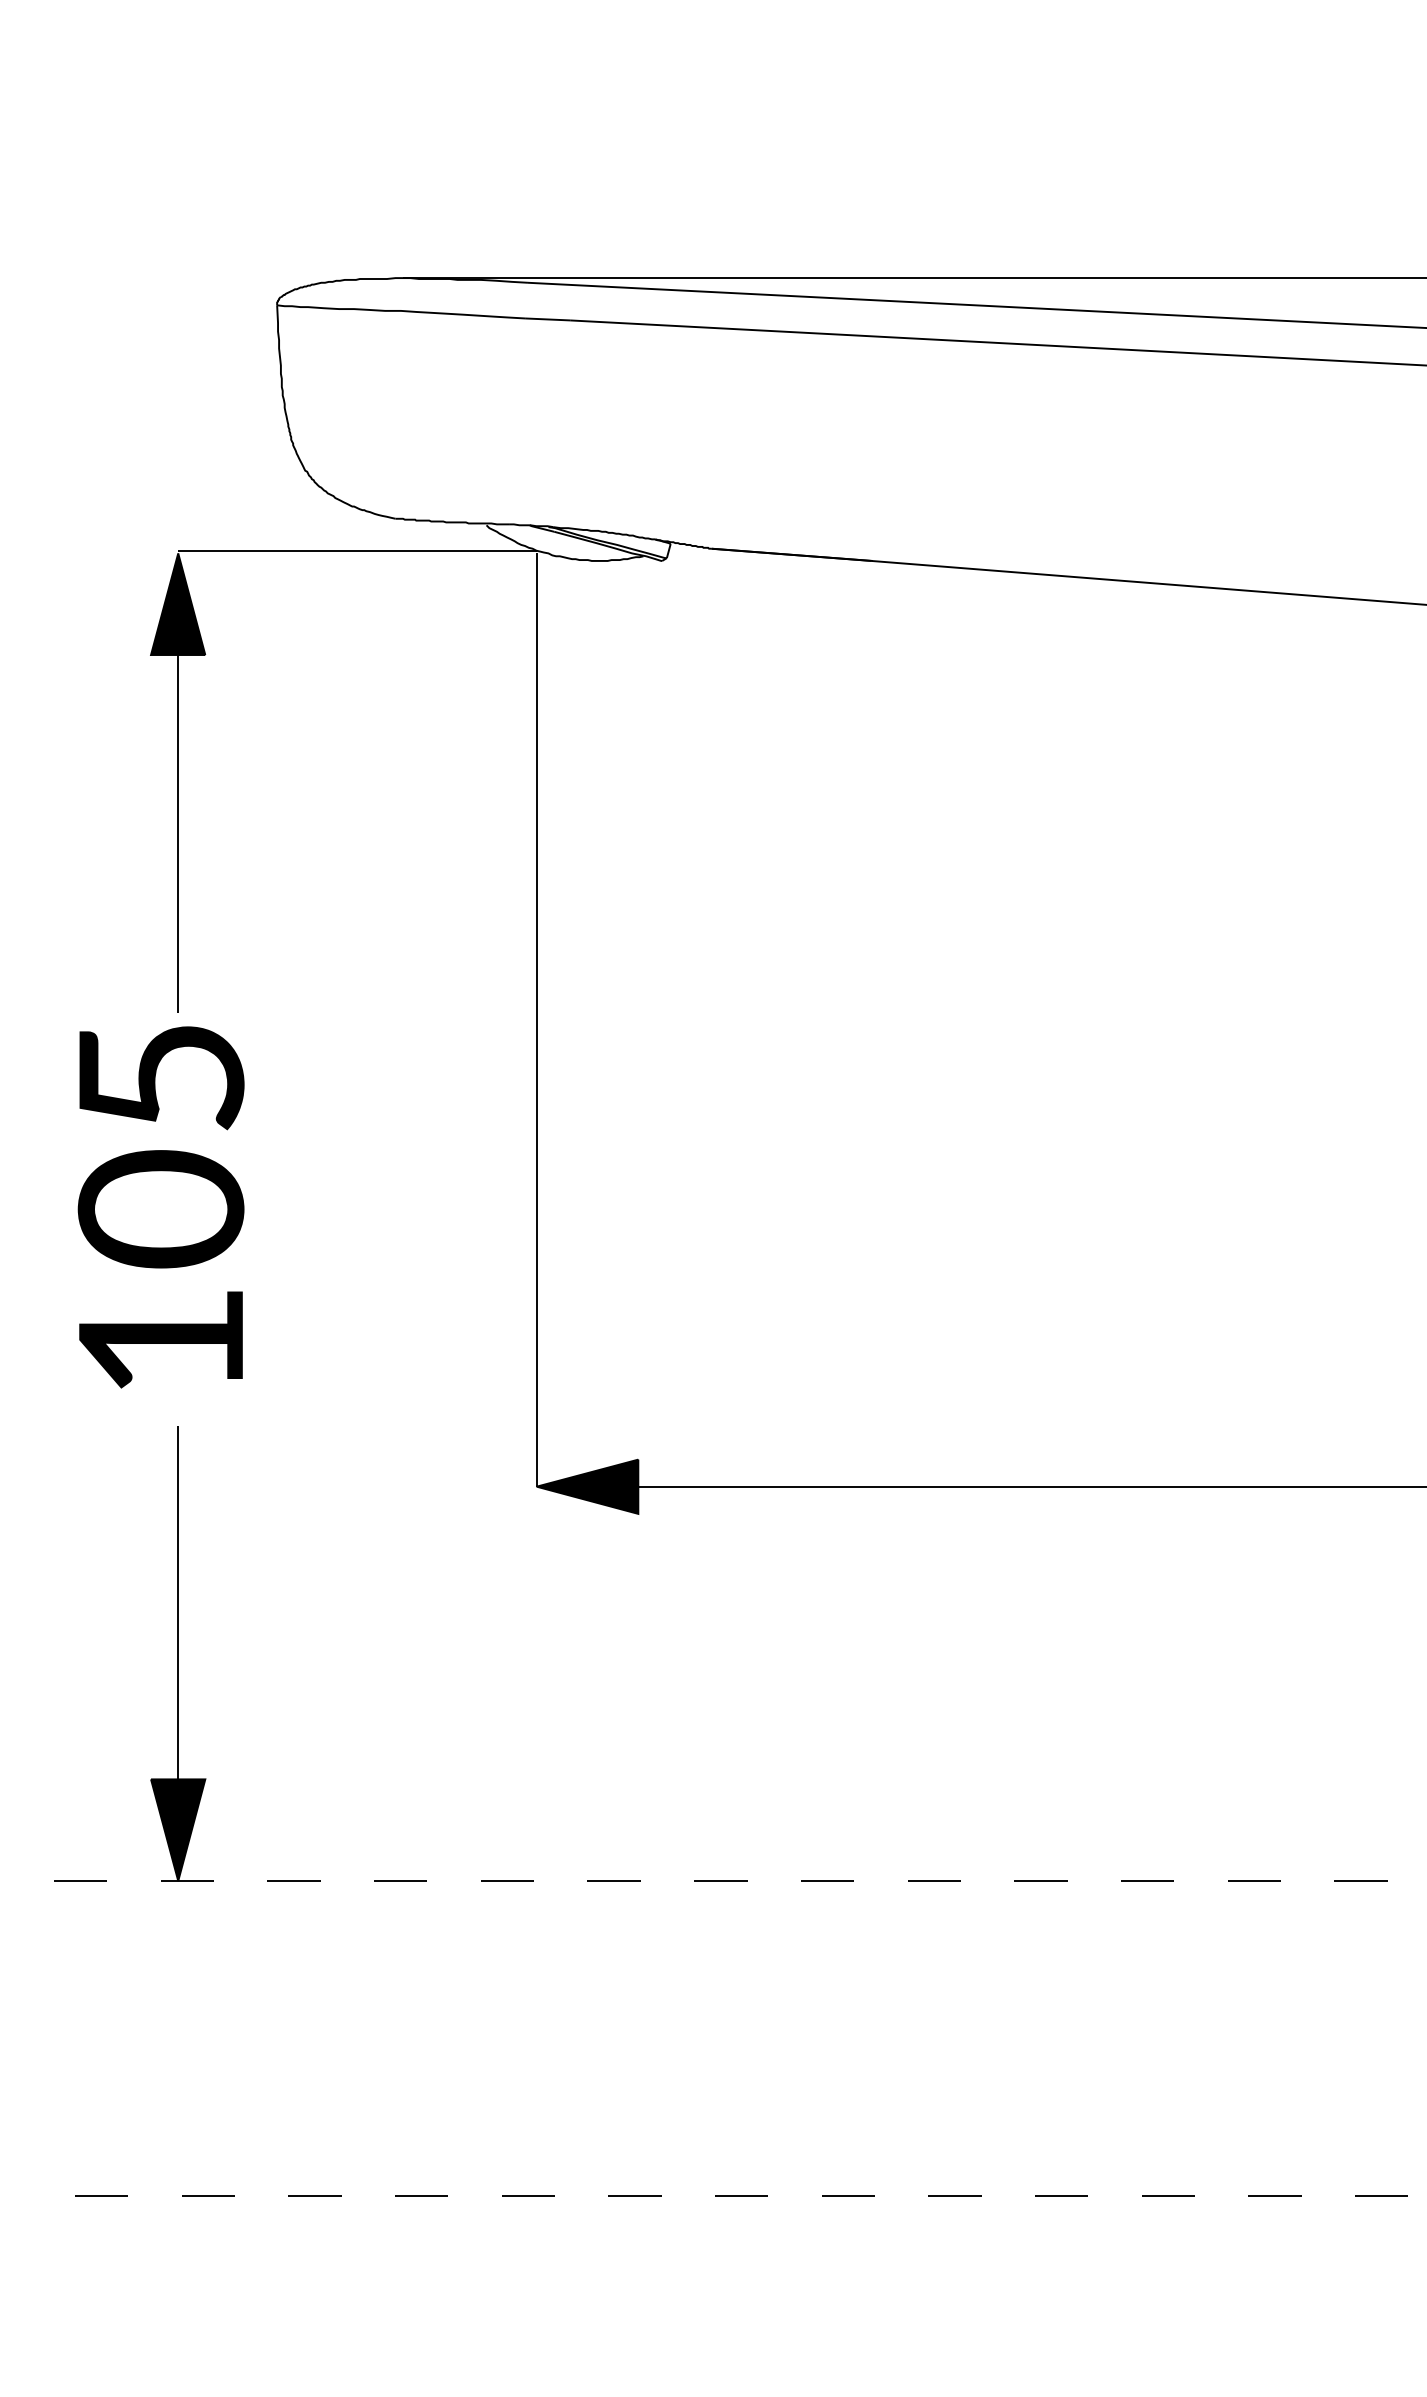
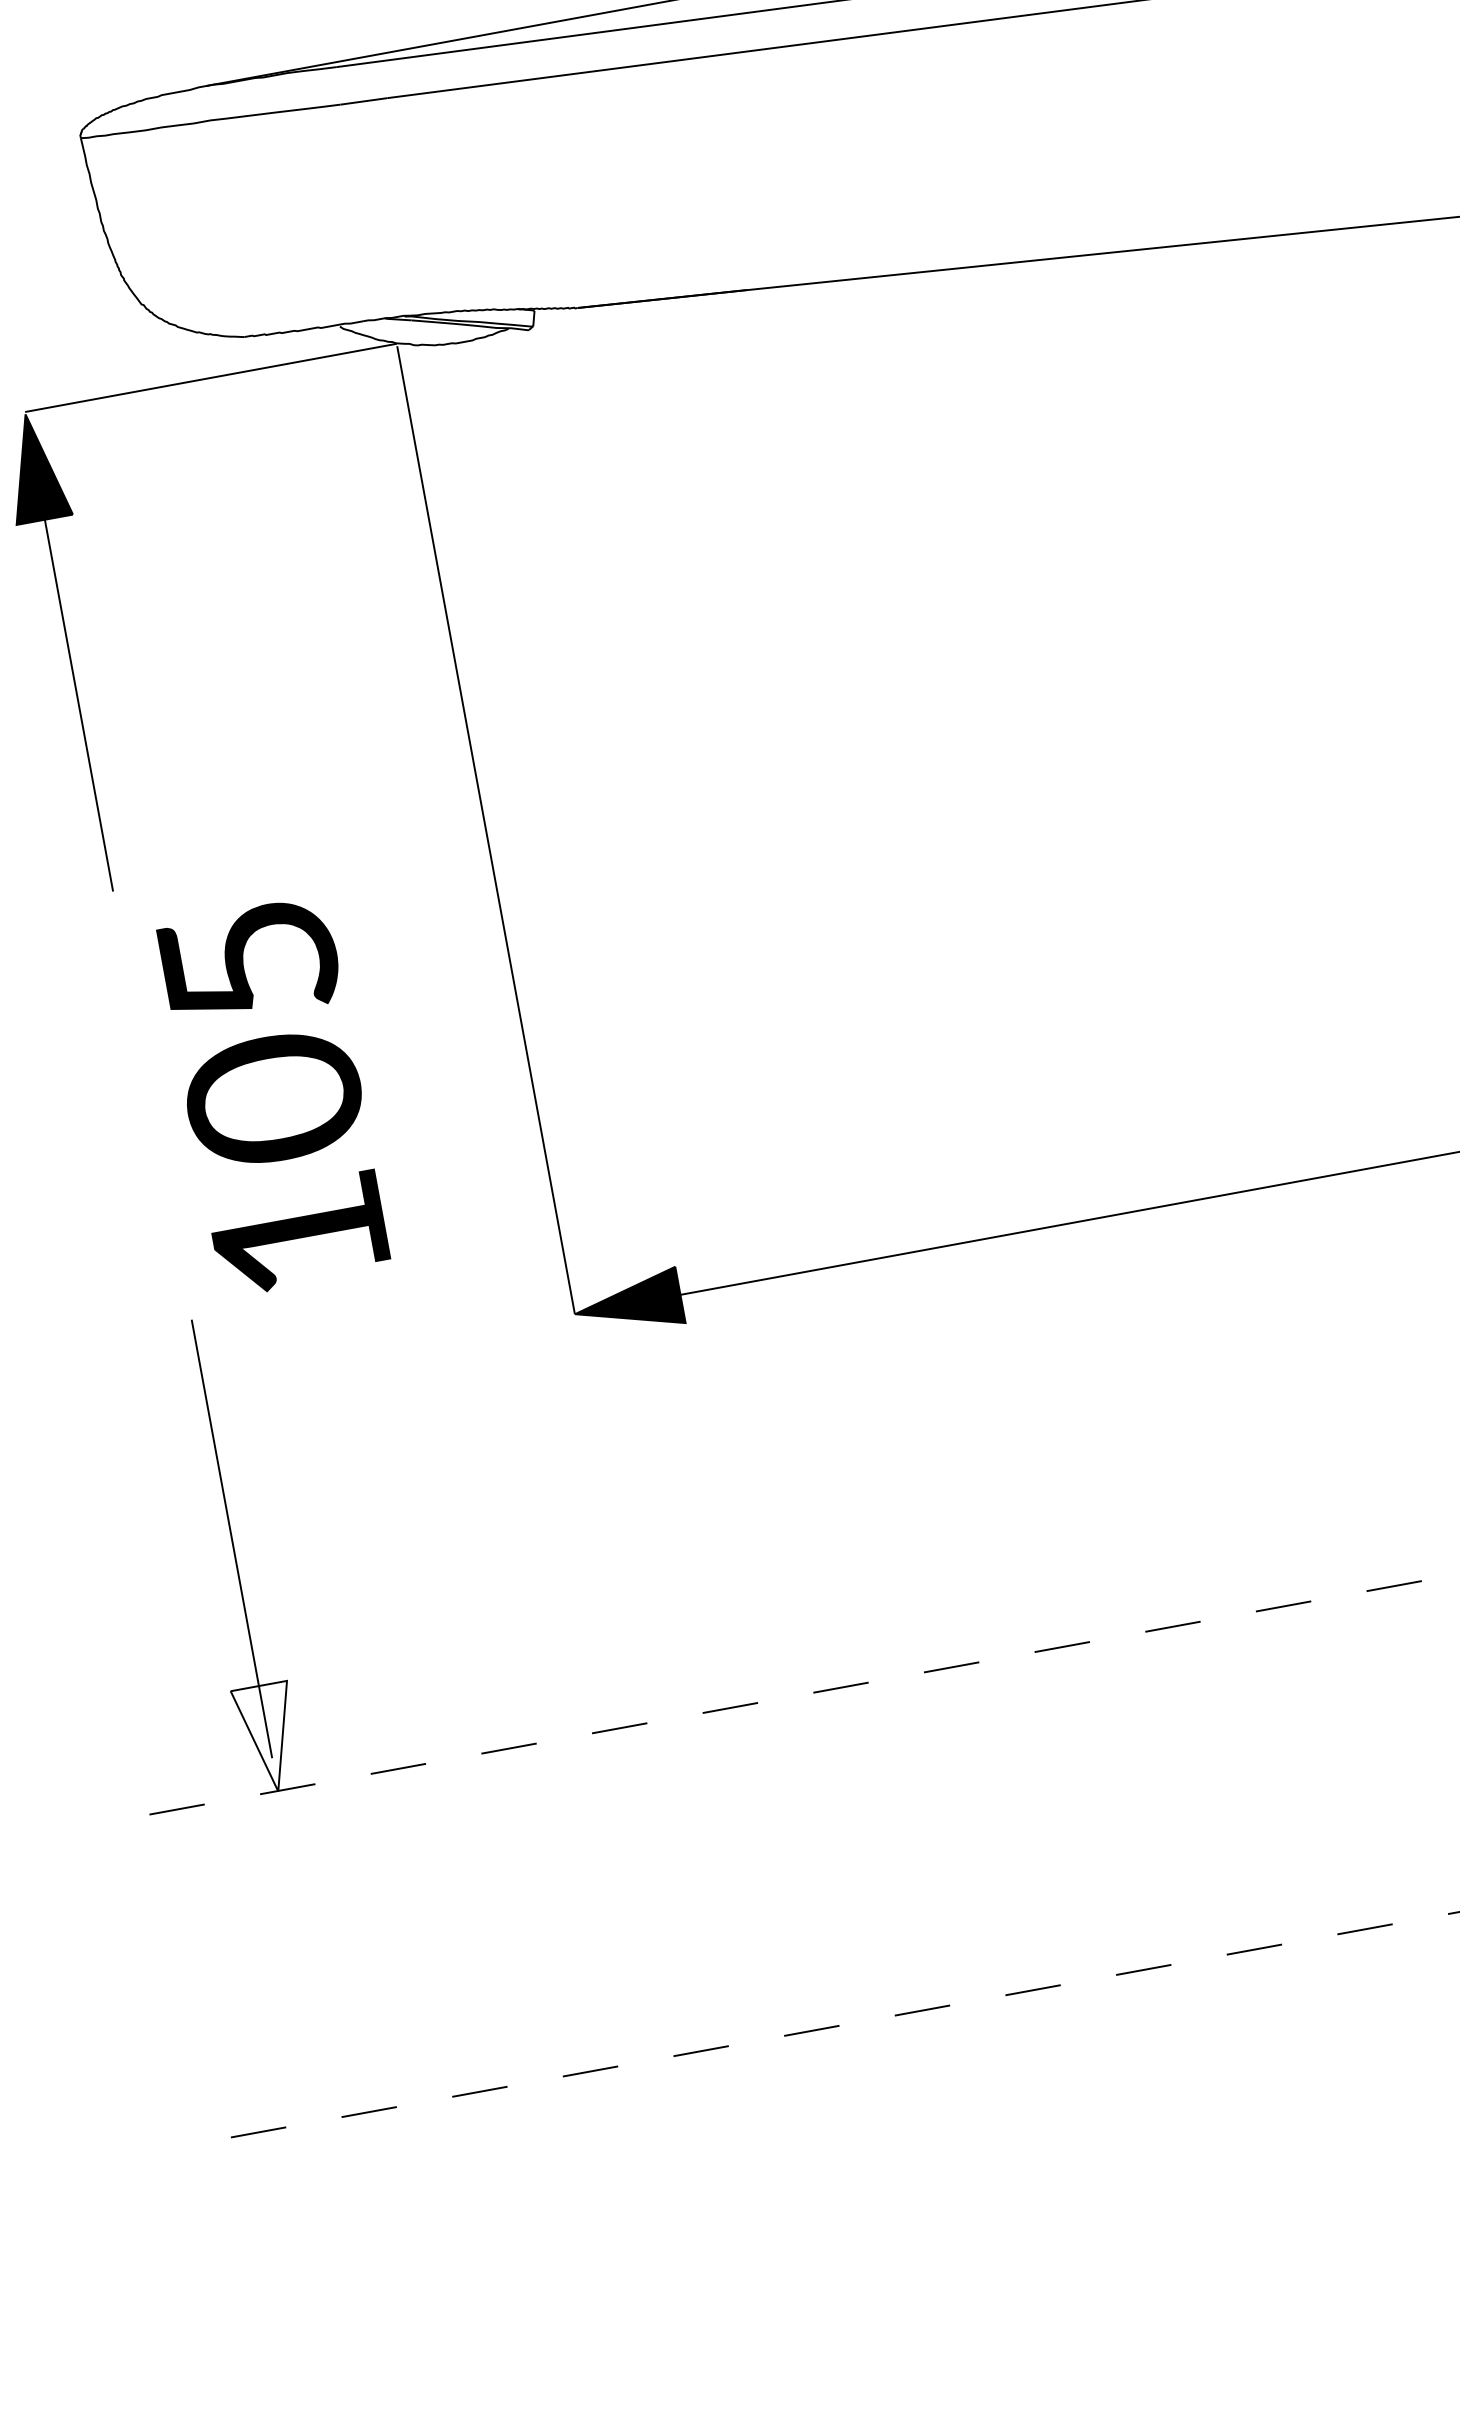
text: (160, 1207) -> (273, 1097), moved
fill: (178, 1829) -> (268, 1737), removed

